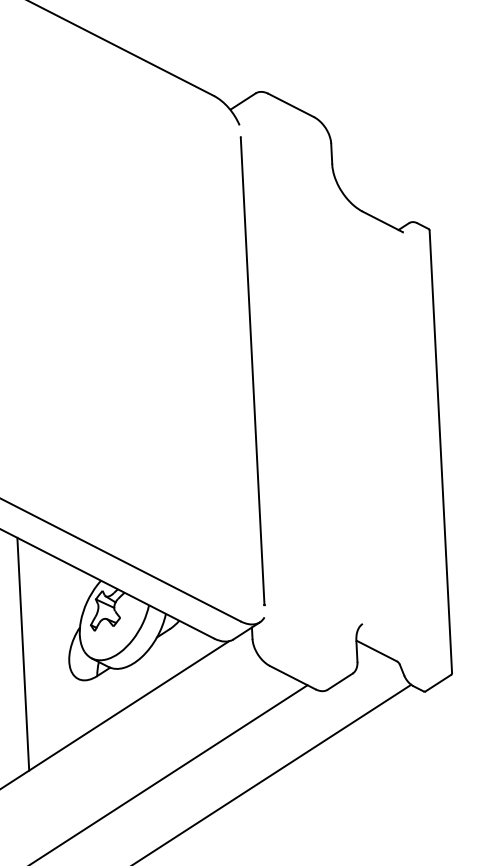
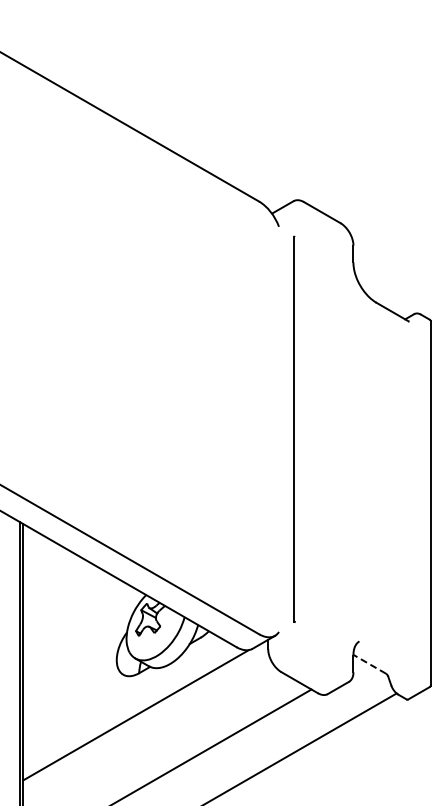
line: (252, 370) -> (294, 428), moved
line: (376, 651) -> (369, 664), solid -> dashed
line: (23, 654) -> (79, 652), removed

